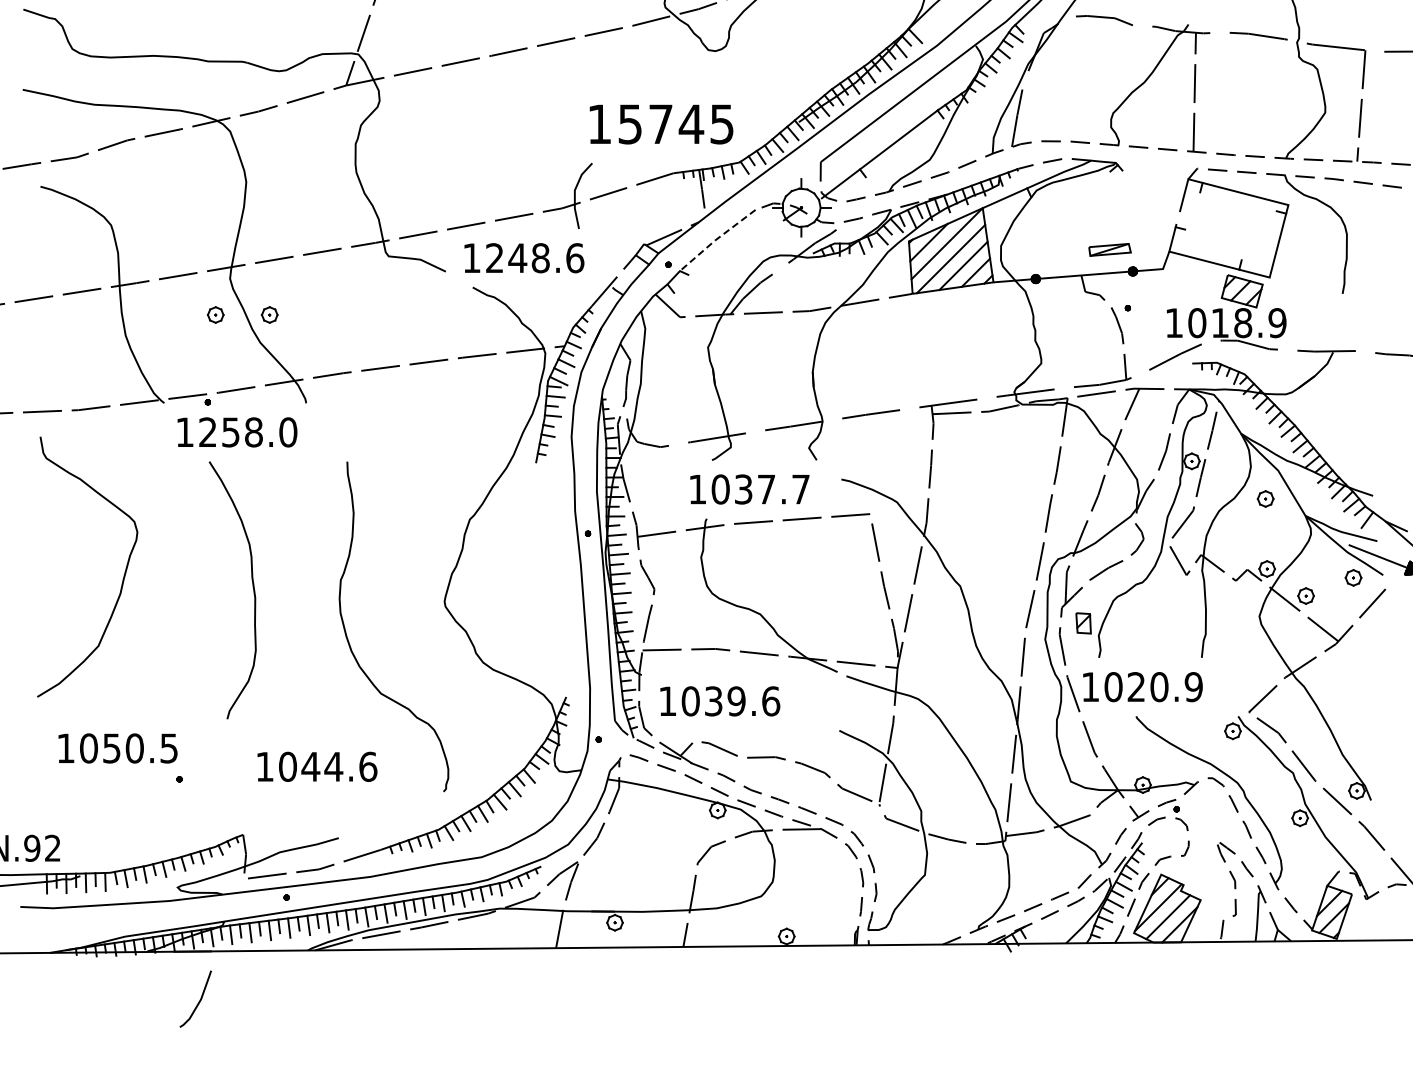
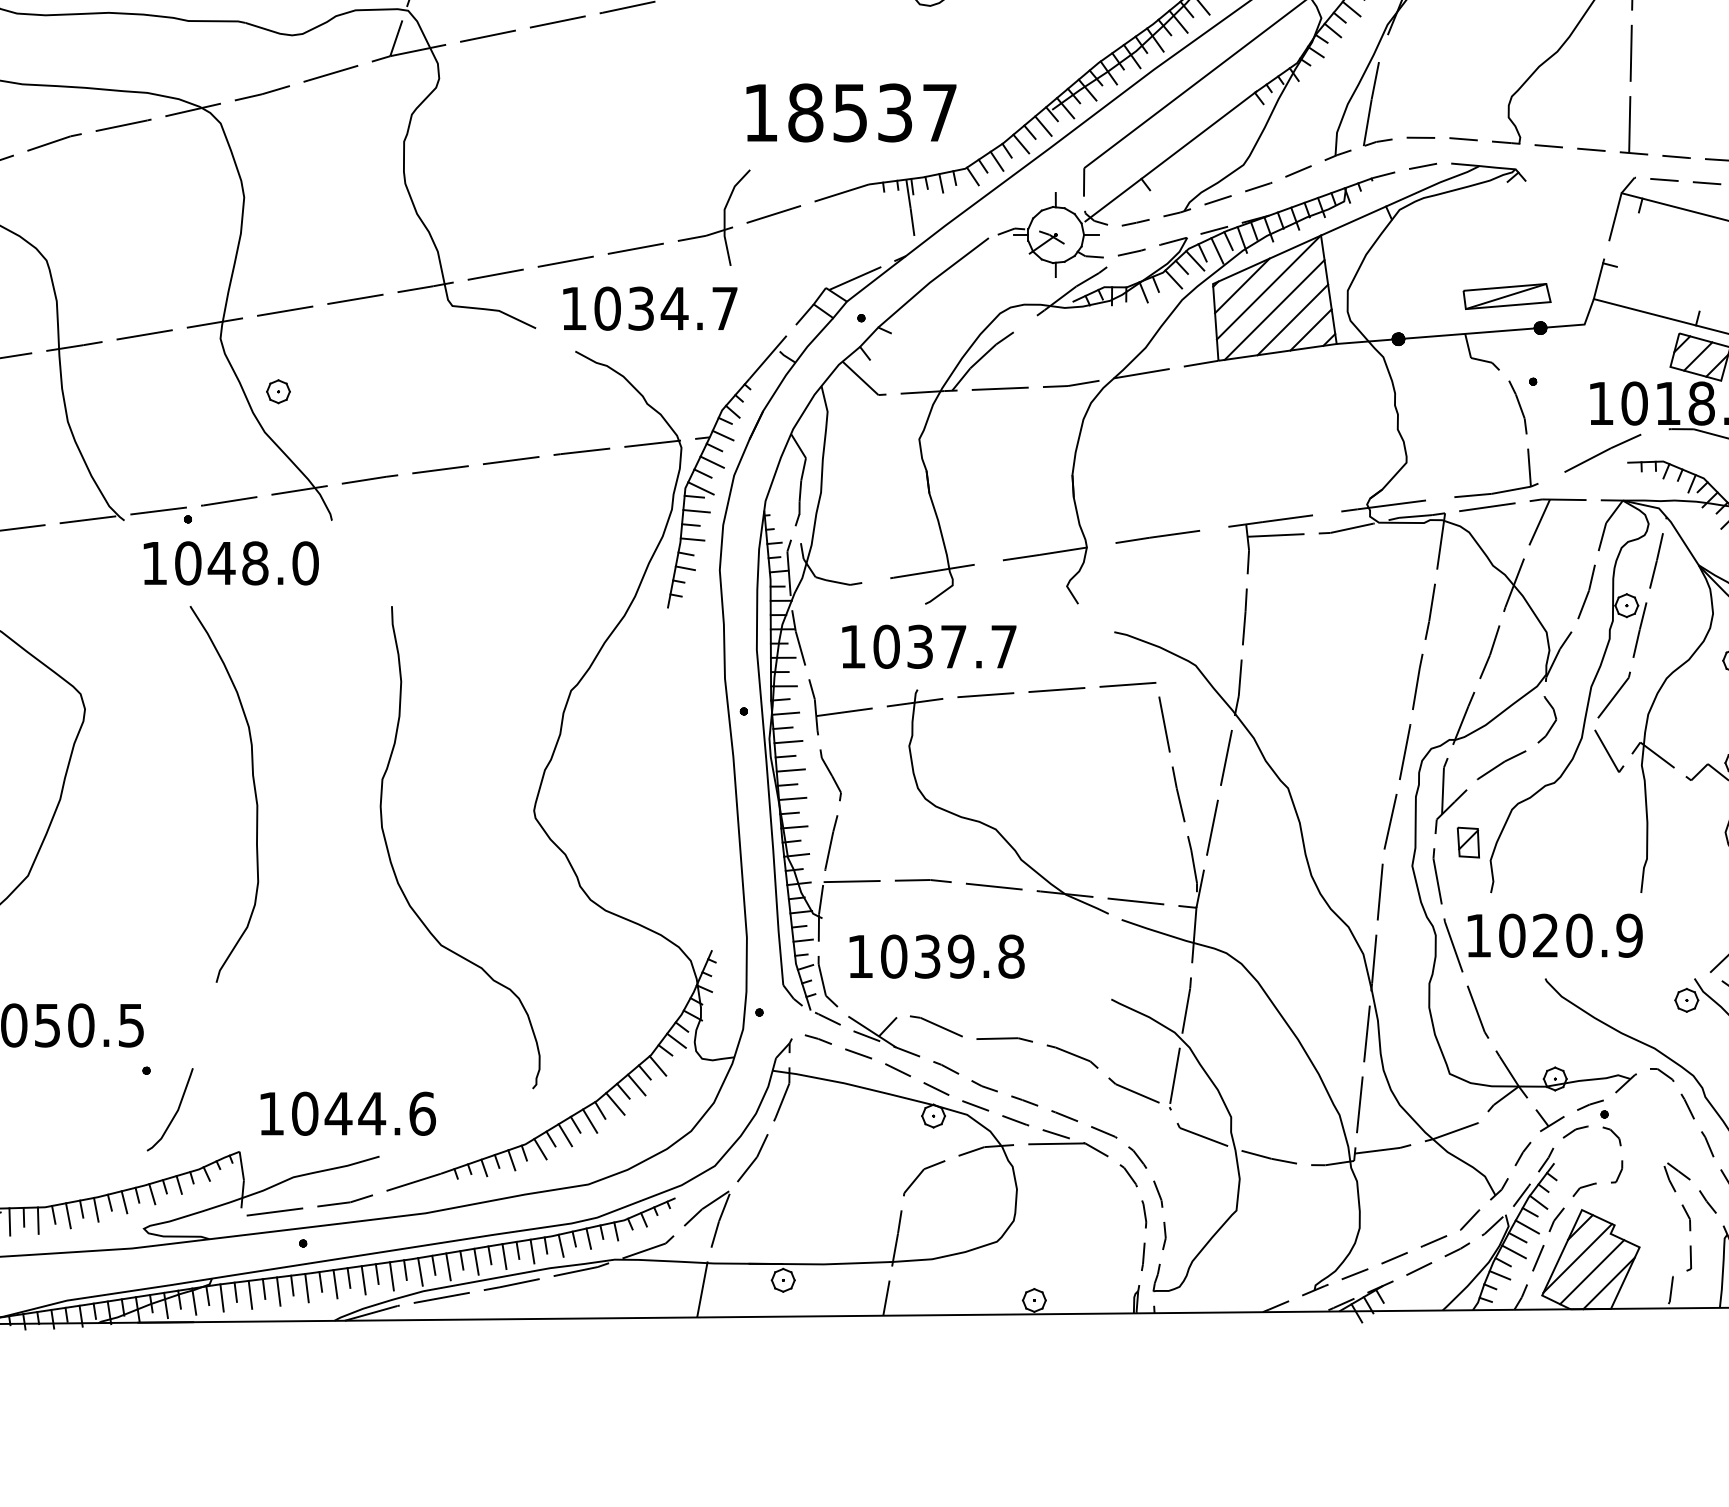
text: (675, 124) -> (871, 113), 15745 -> 18537
line: (716, 239) -> (931, 281), dashed -> solid
part: (1109, 249) -> (1506, 295), size x1.43
text: (534, 258) -> (665, 309), 1248.6 -> 1034.7
part: (215, 314) -> (199, 390), removed
text: (219, 432) -> (205, 563), 1258.0 -> 1048.0
text: (749, 489) -> (928, 646), moved
text: (771, 701) -> (1012, 956), 1039.6 -> 1039.8
text: (317, 766) -> (348, 1113), moved
curve: (198, 1001) -> (174, 1113), moved

